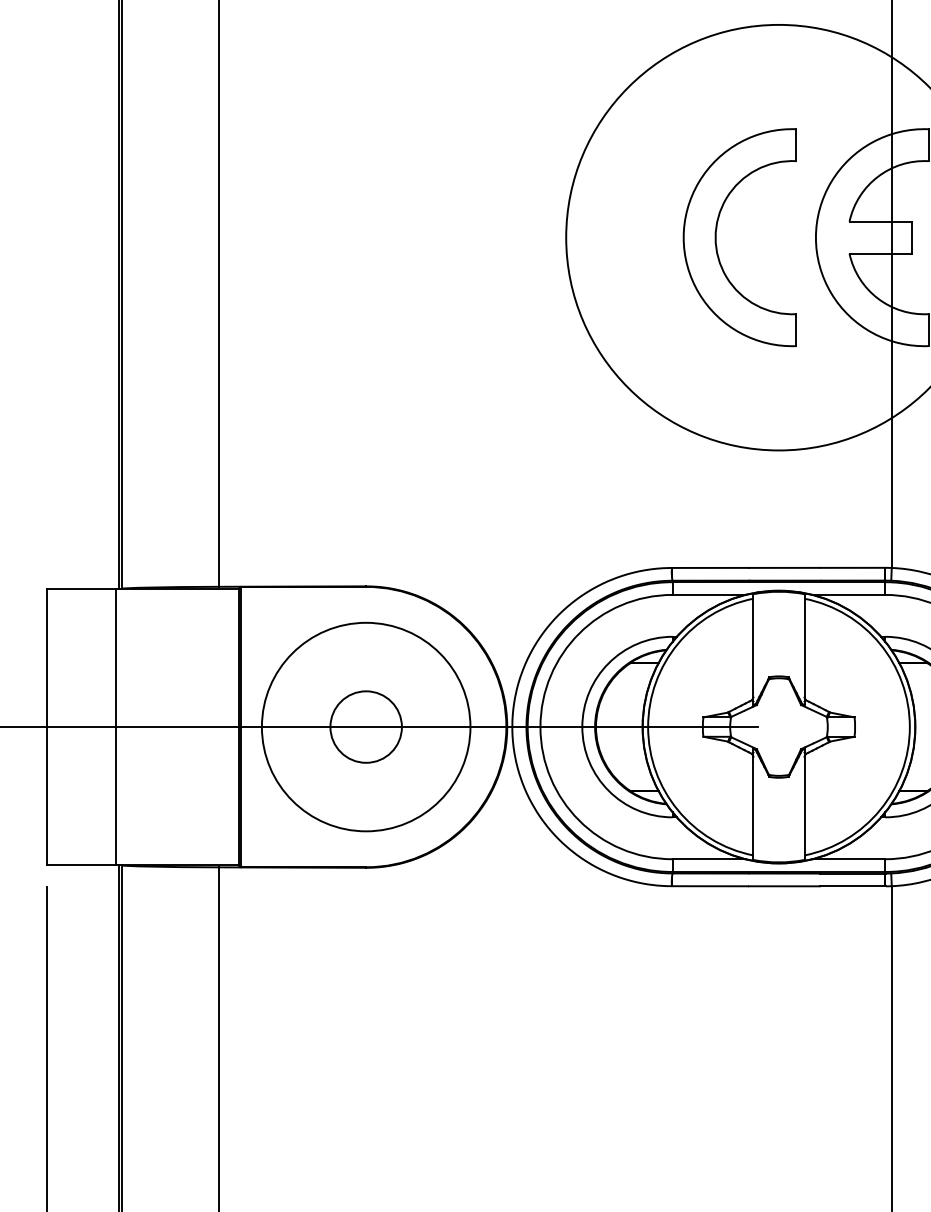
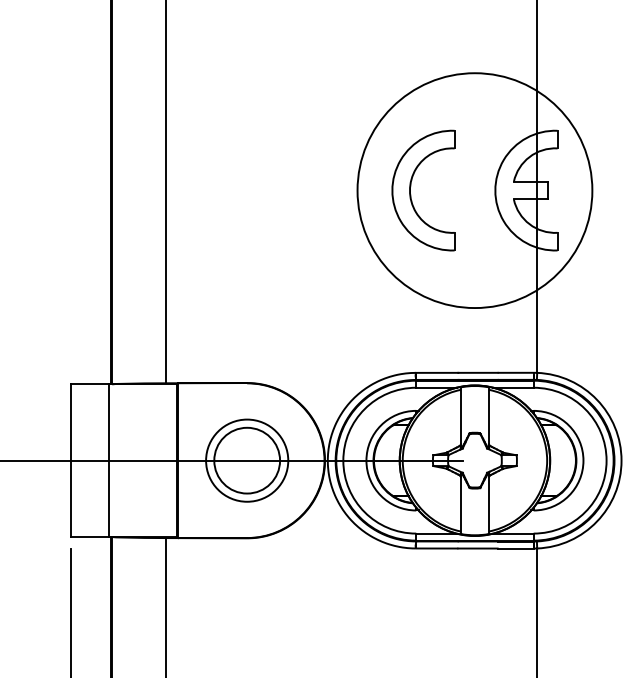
part: (718, 230) -> (411, 186), moved
circle: (366, 726) -> (247, 460), size x0.71
circle: (366, 726) -> (247, 460), size x1.67

